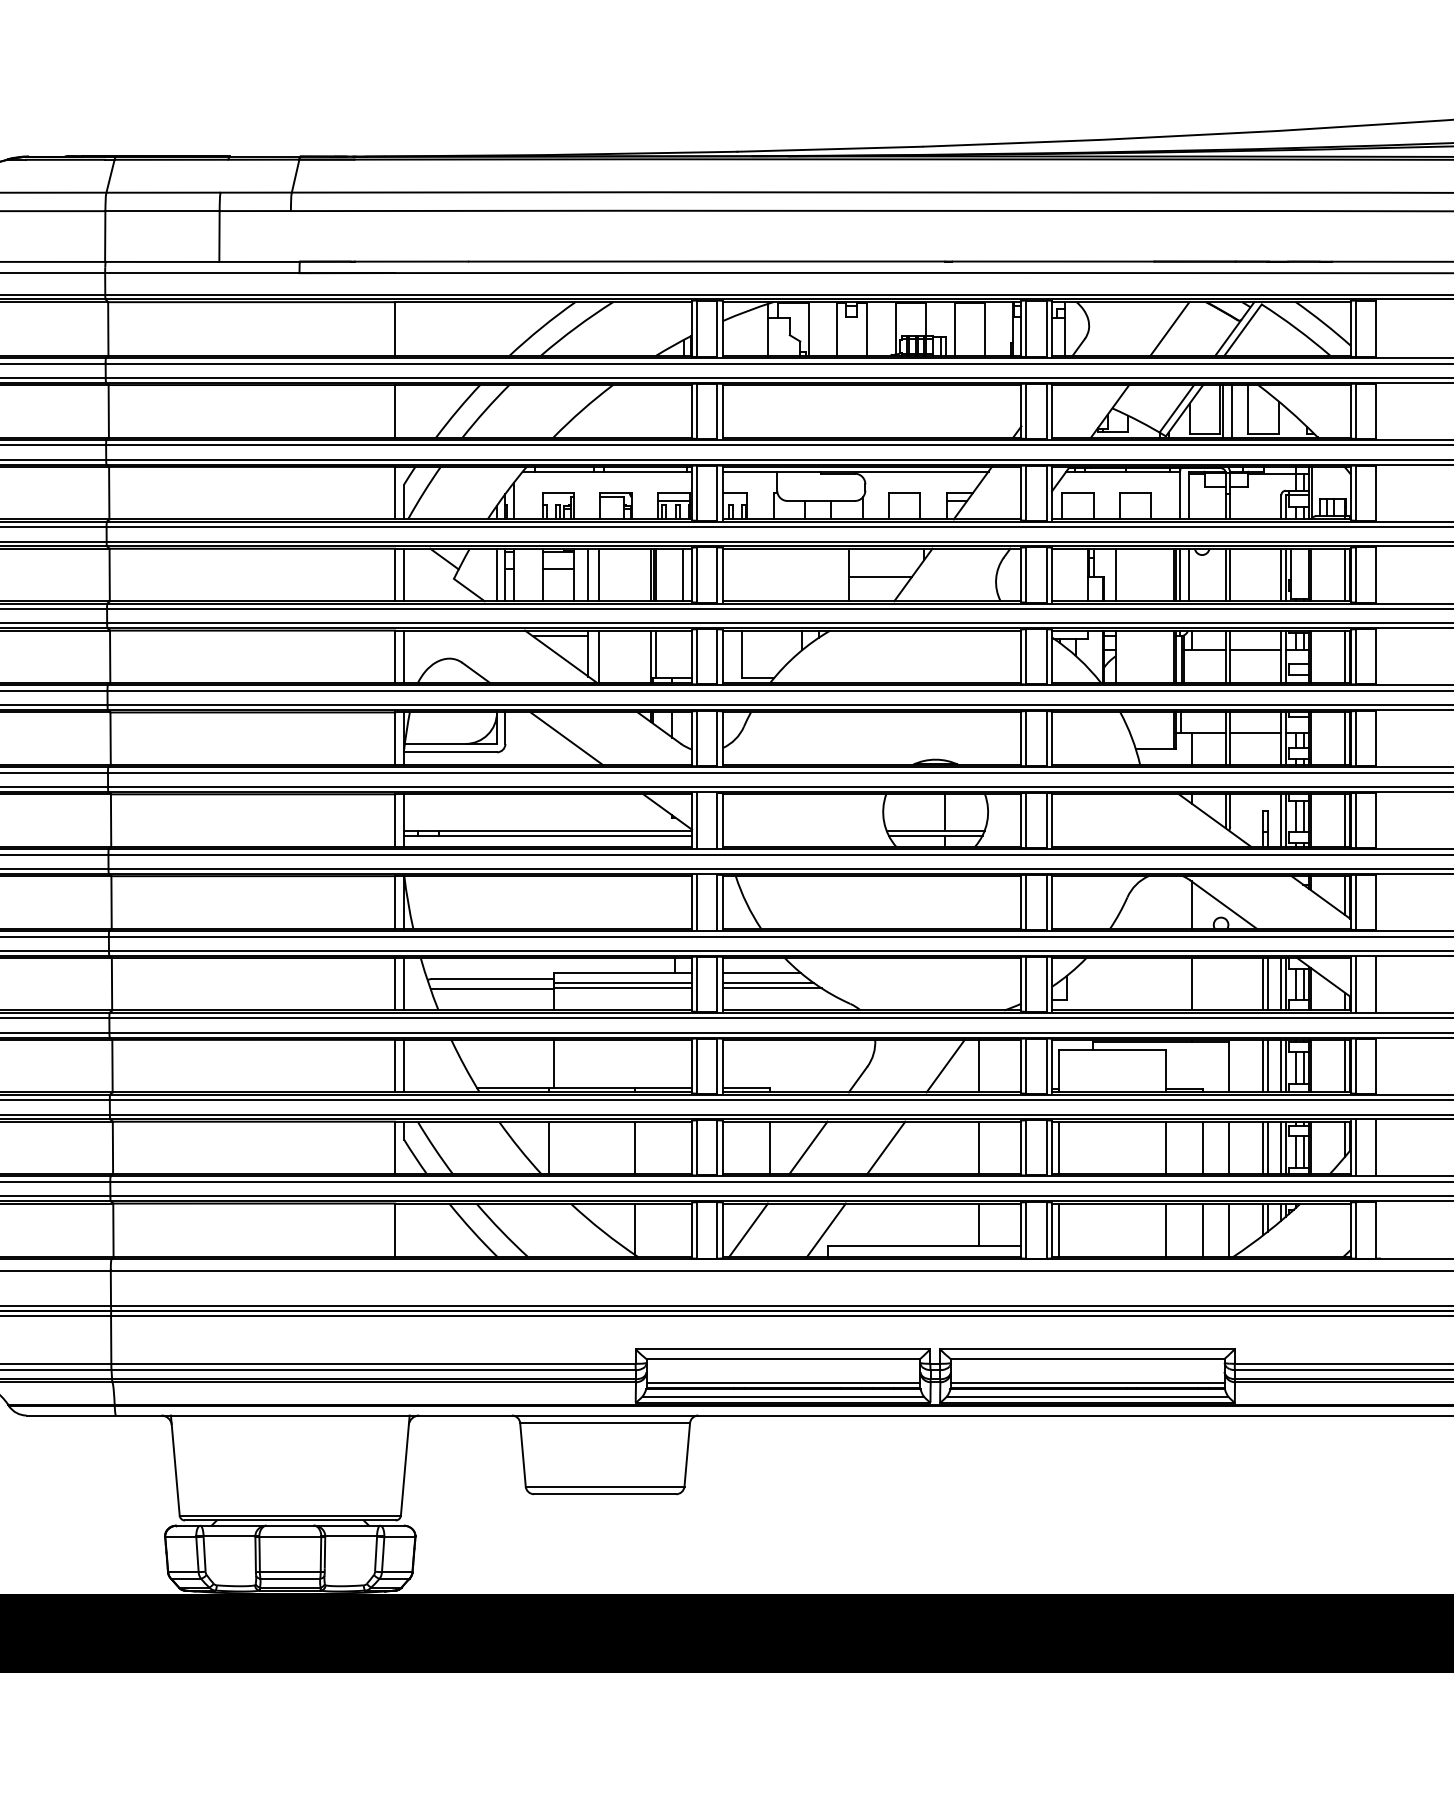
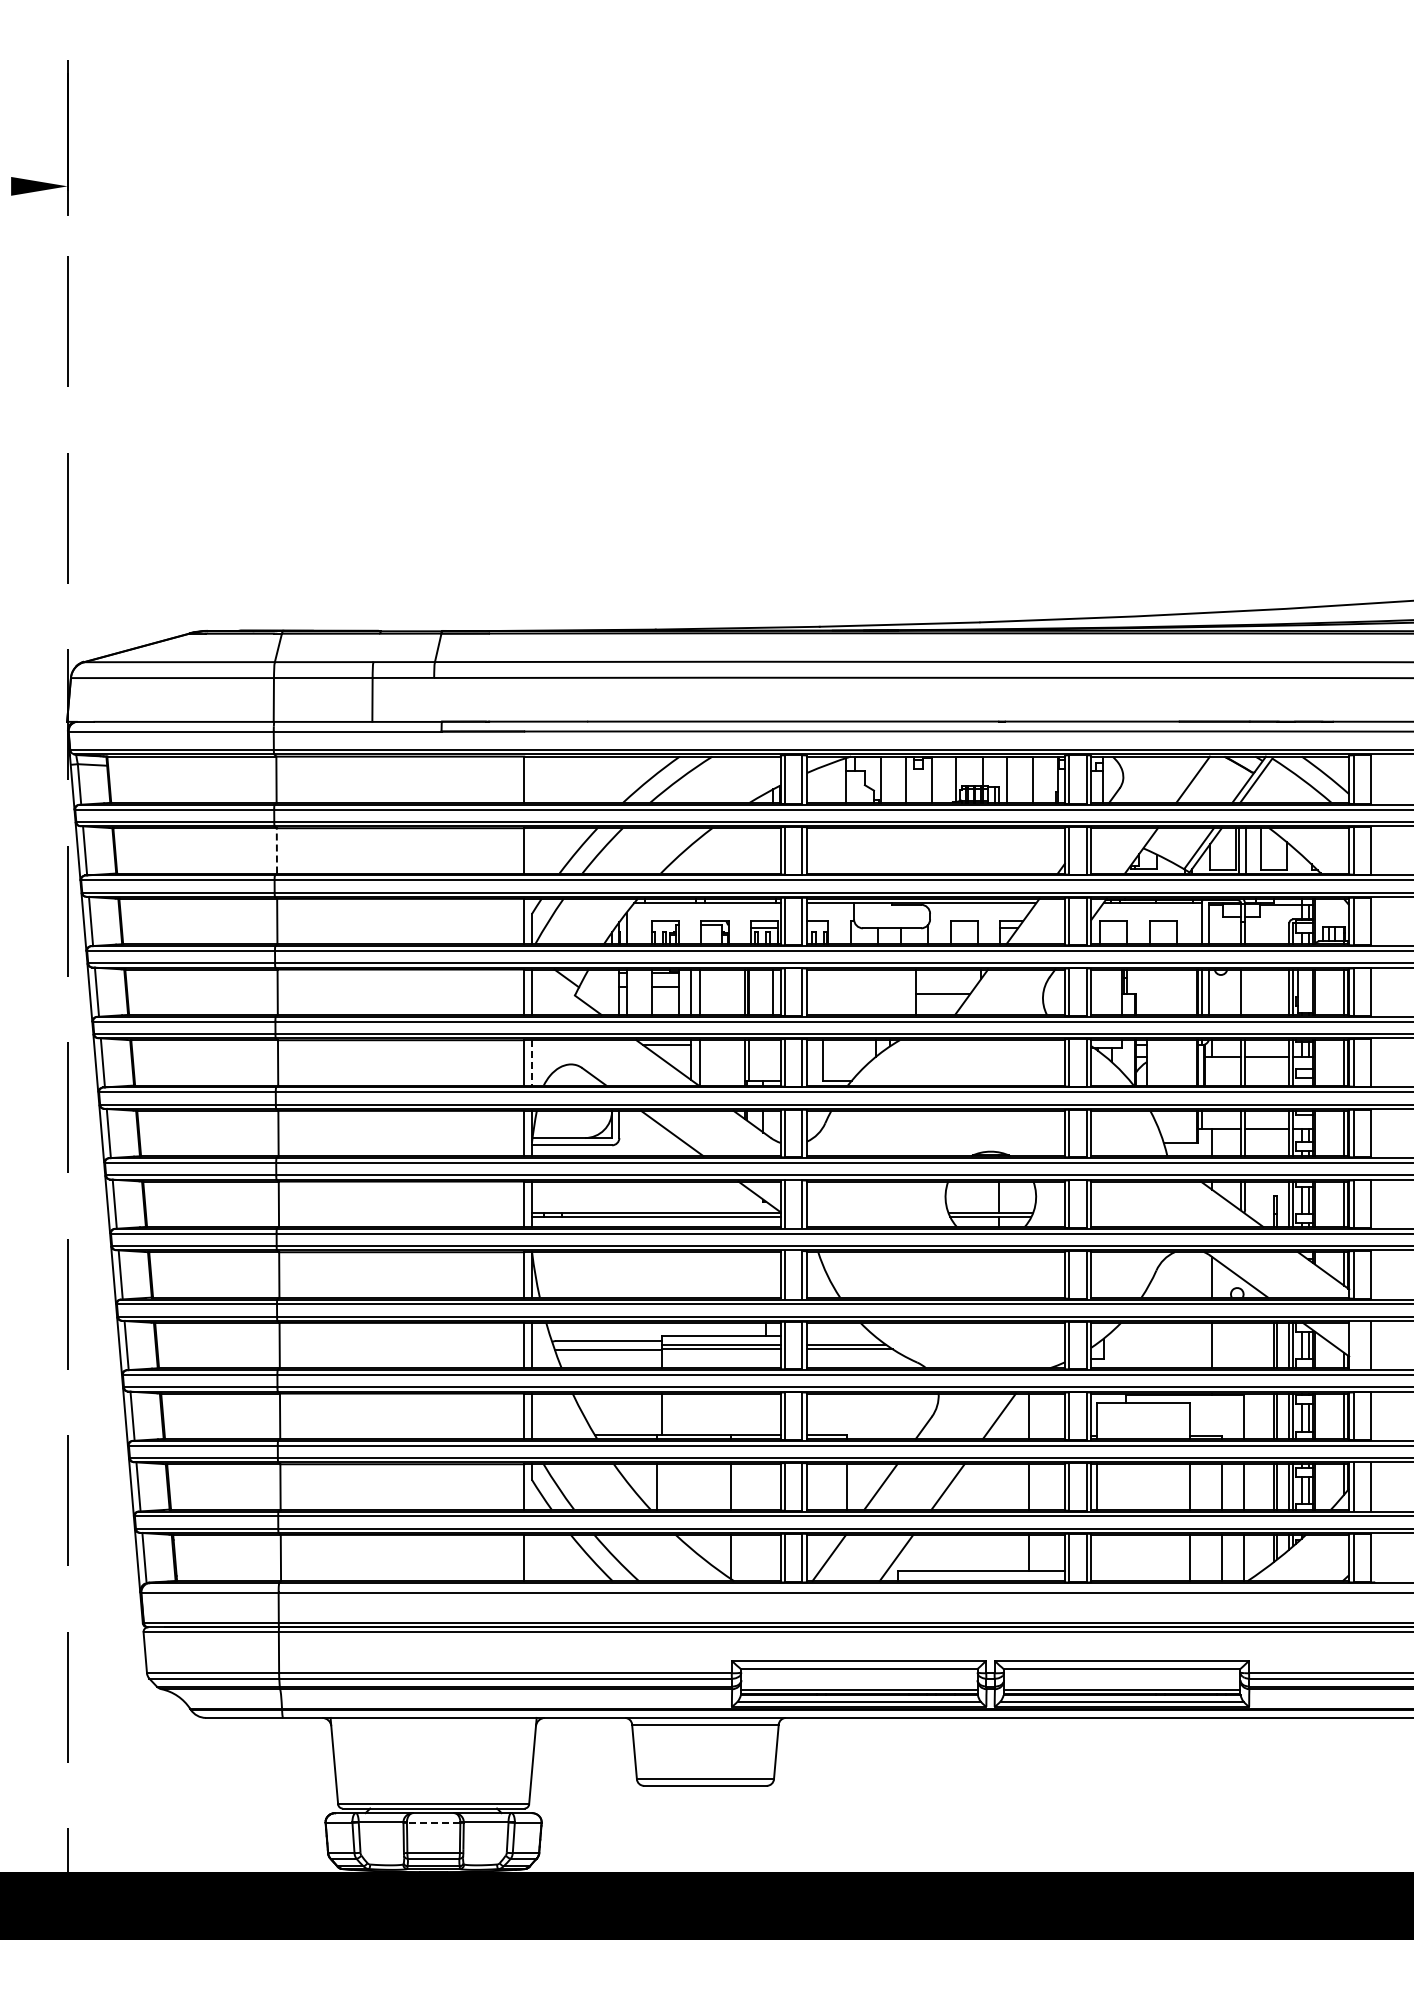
line: (108, 410) -> (276, 850), solid -> dashed
line: (497, 574) -> (612, 991), removed
line: (1115, 574) -> (1146, 991), removed
line: (1230, 574) -> (1245, 991), removed
line: (403, 656) -> (531, 1062), solid -> dashed
line: (761, 972) -> (840, 1335), removed
line: (1355, 984) -> (1353, 1345), removed
line: (1059, 1229) -> (1097, 1557), removed
line: (290, 1536) -> (433, 1822), solid -> dashed

